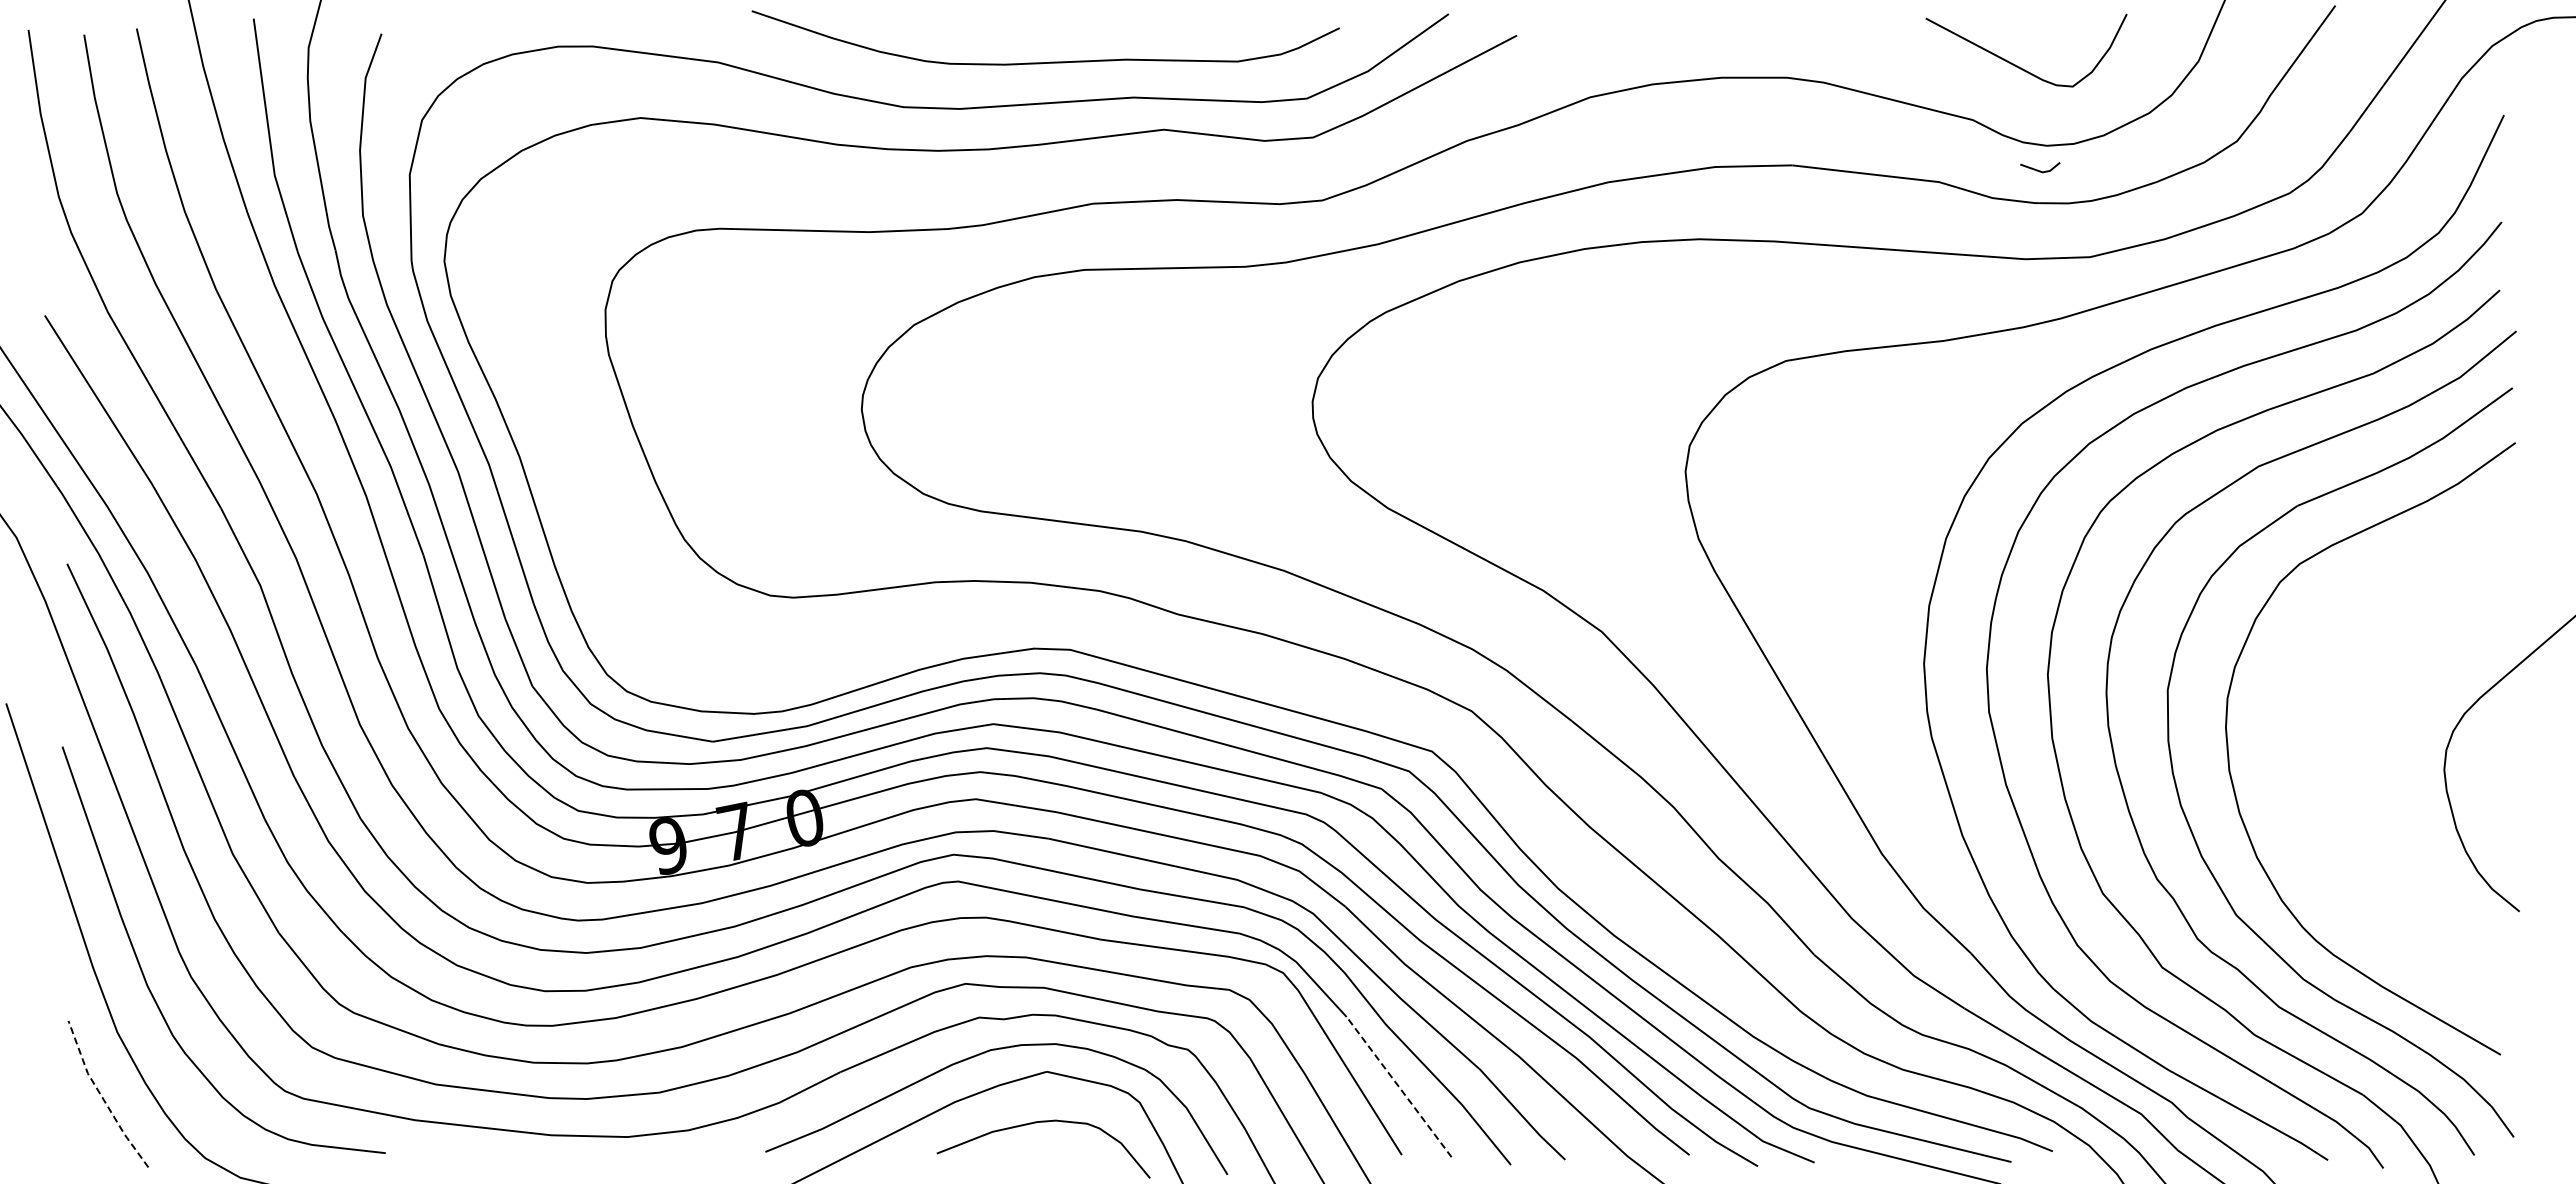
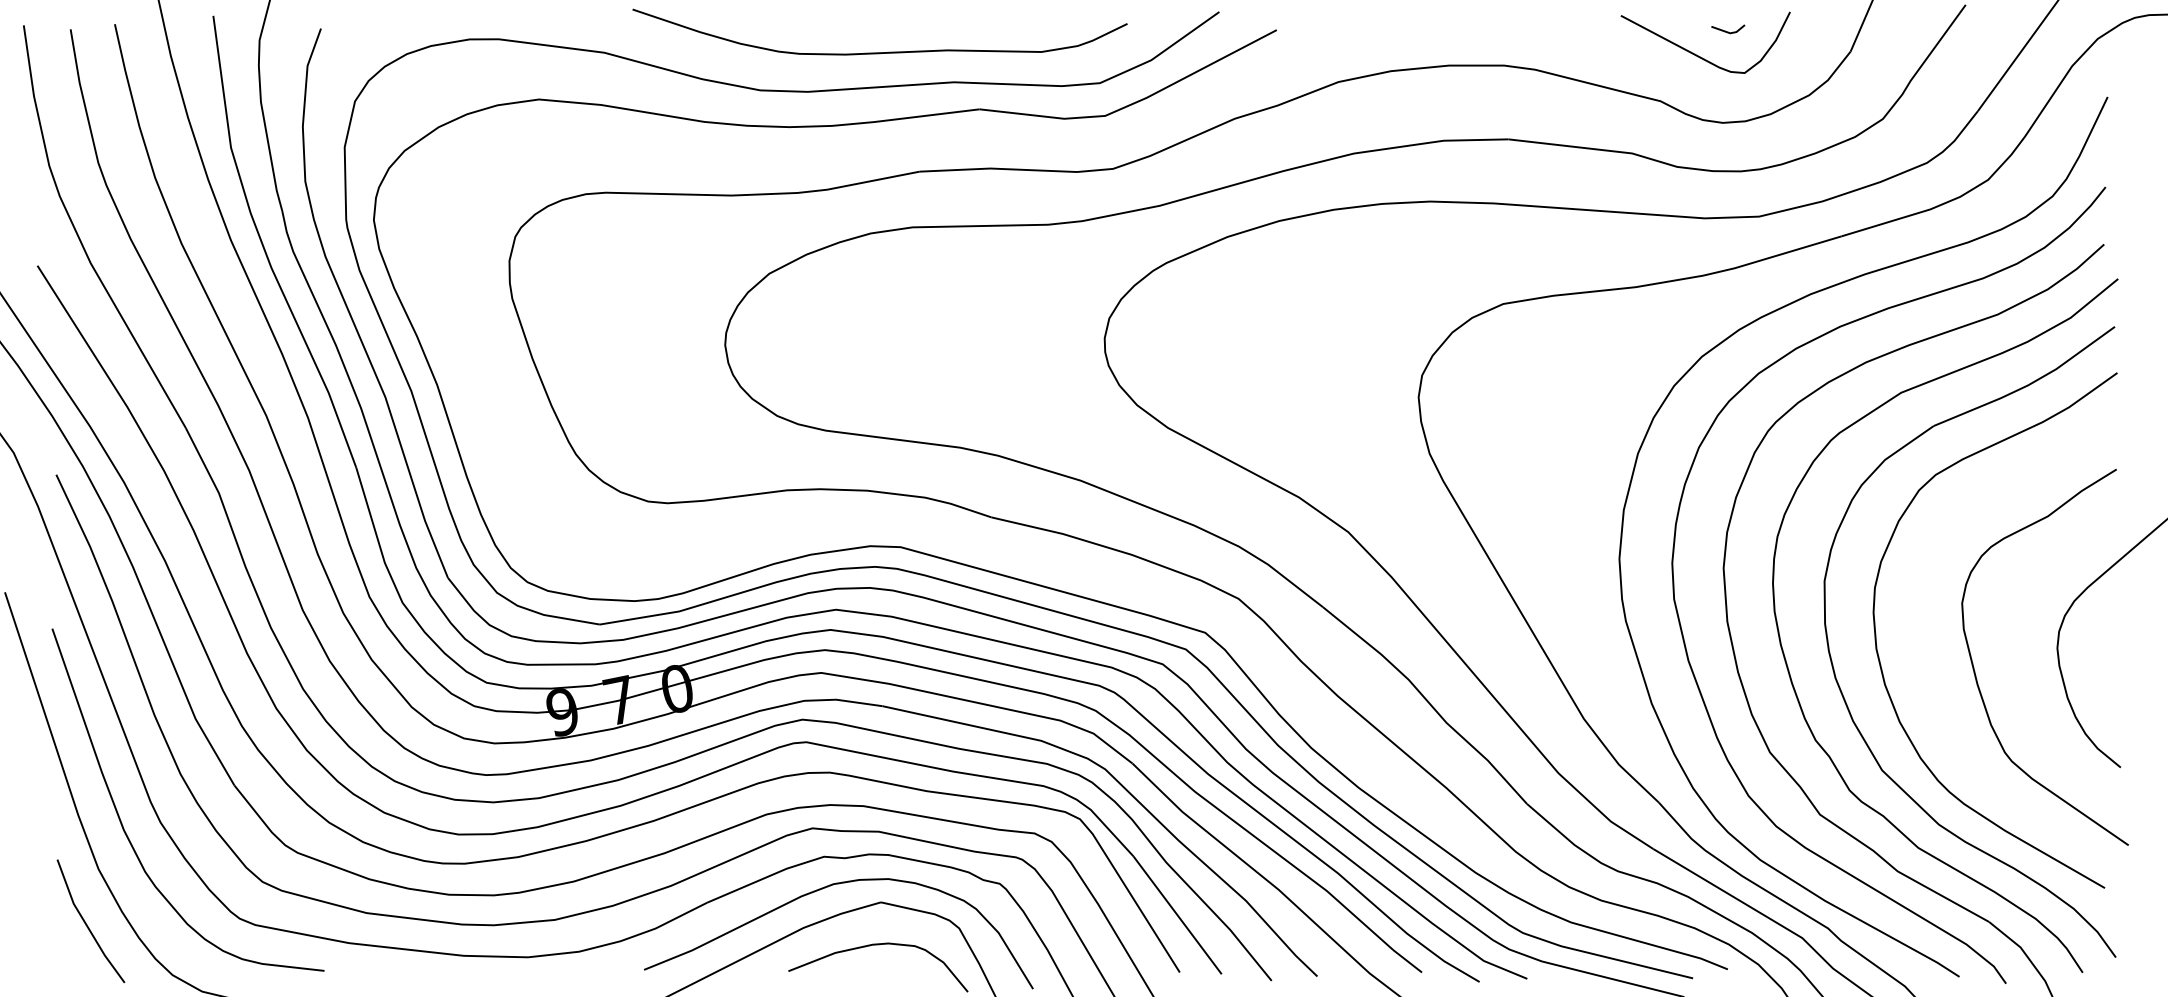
line: (2040, 170) -> (1728, 31), moved
curve: (2347, 800) -> (1975, 674), added
line: (1399, 1087) -> (1177, 915), dashed -> solid
line: (102, 1097) -> (86, 924), dashed -> solid

